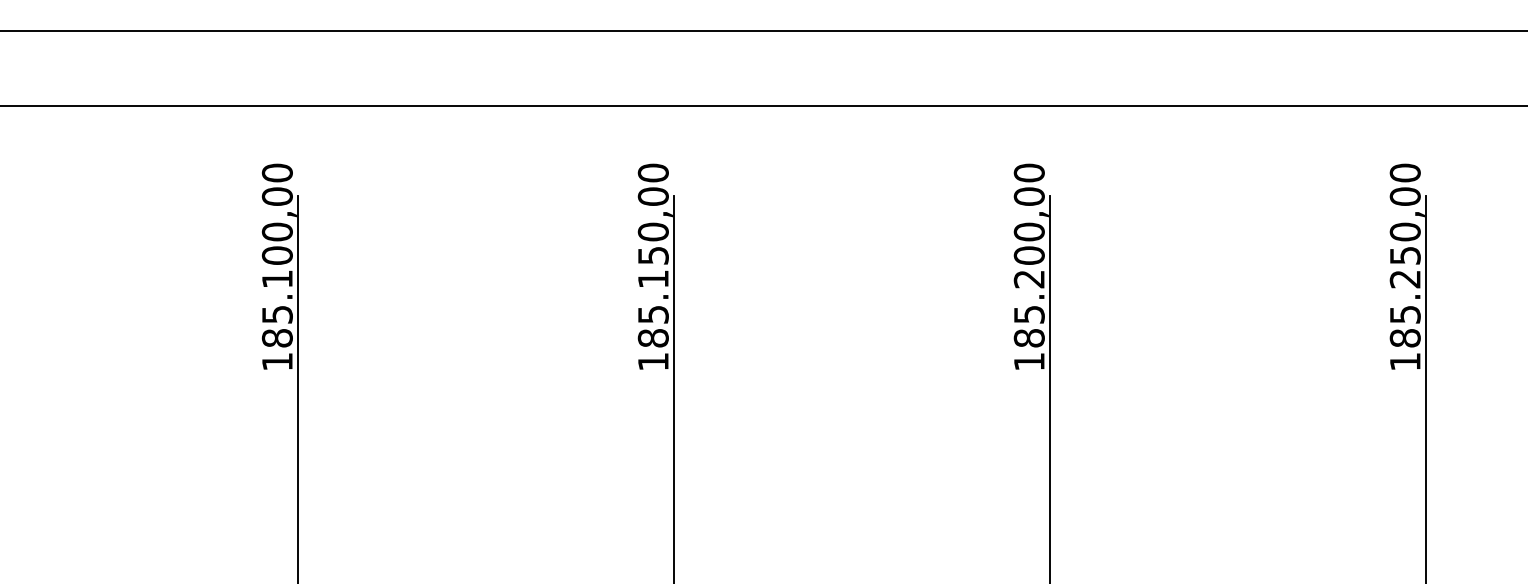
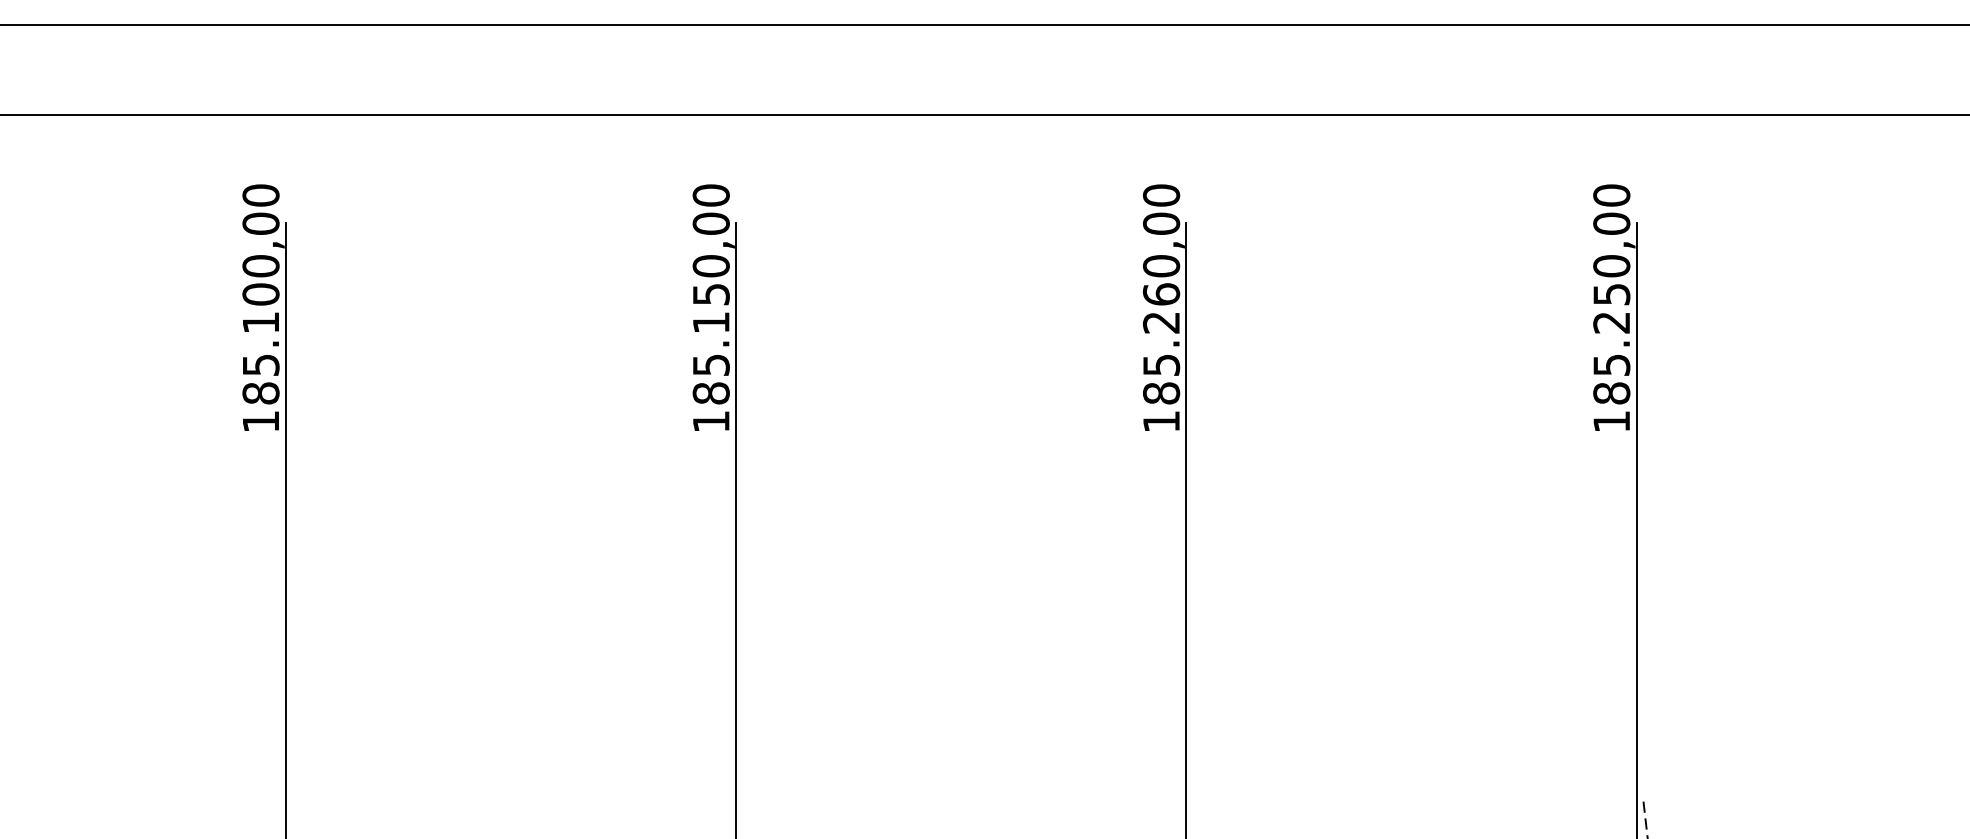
text: (1028, 255) -> (1160, 294), 185.200,00 -> 185.260,00

